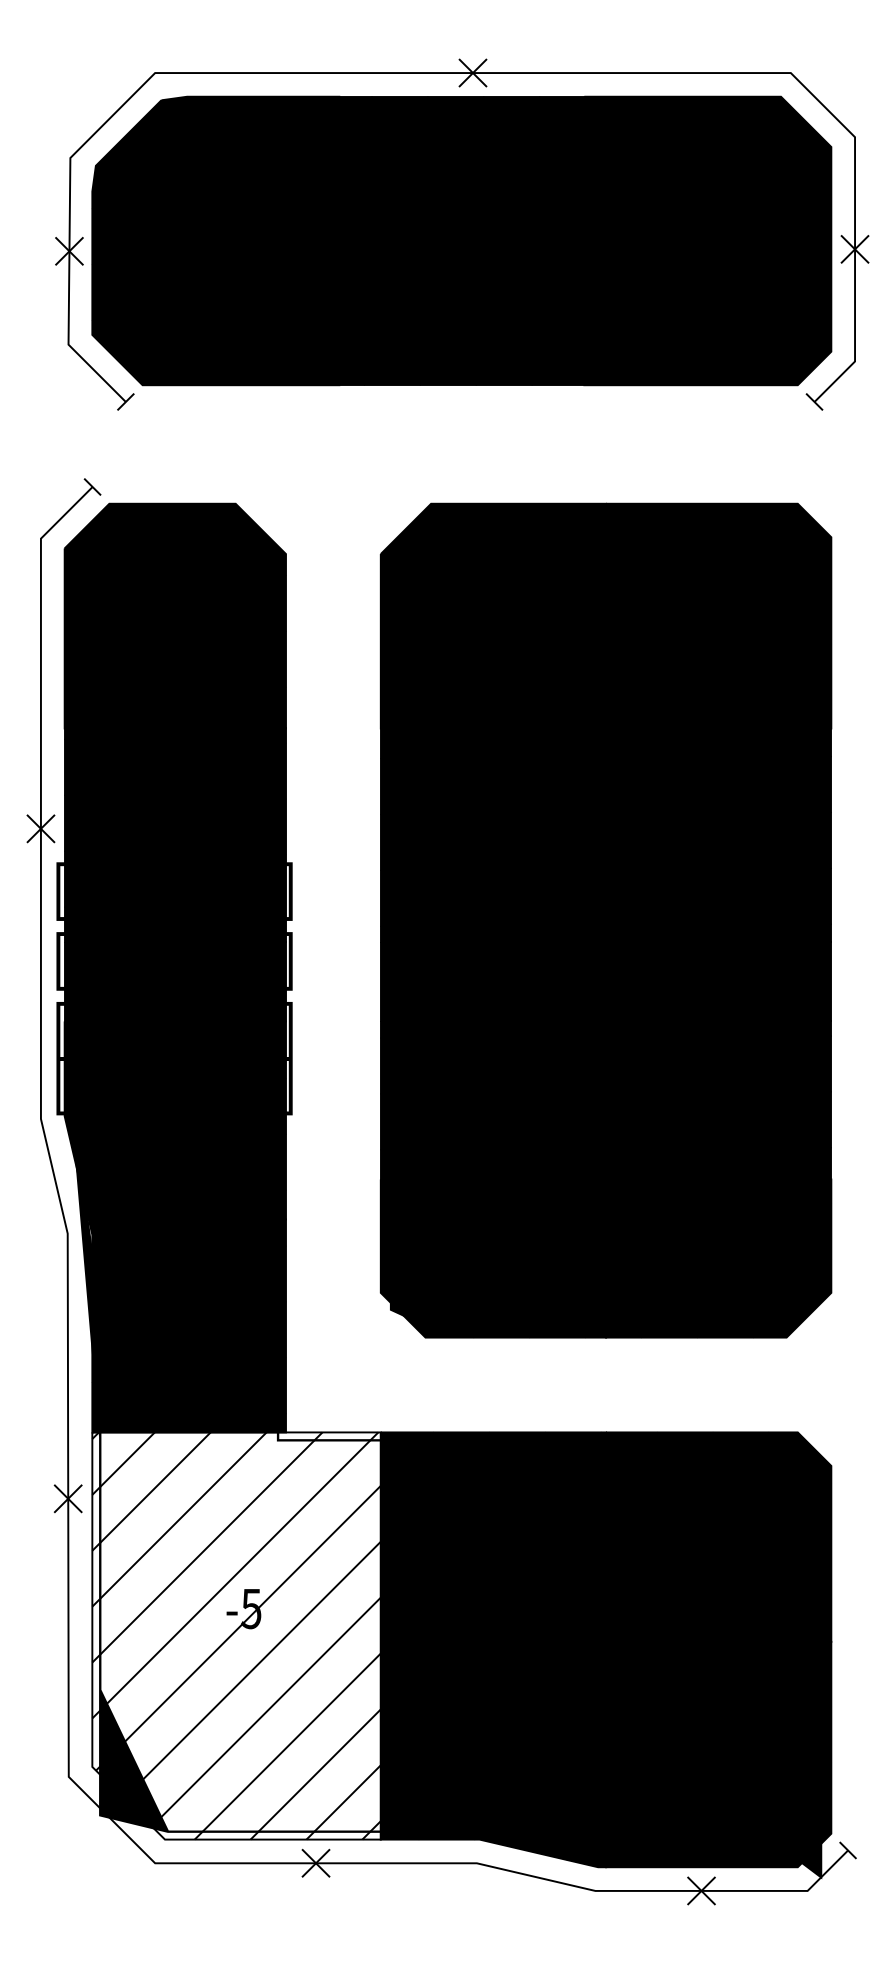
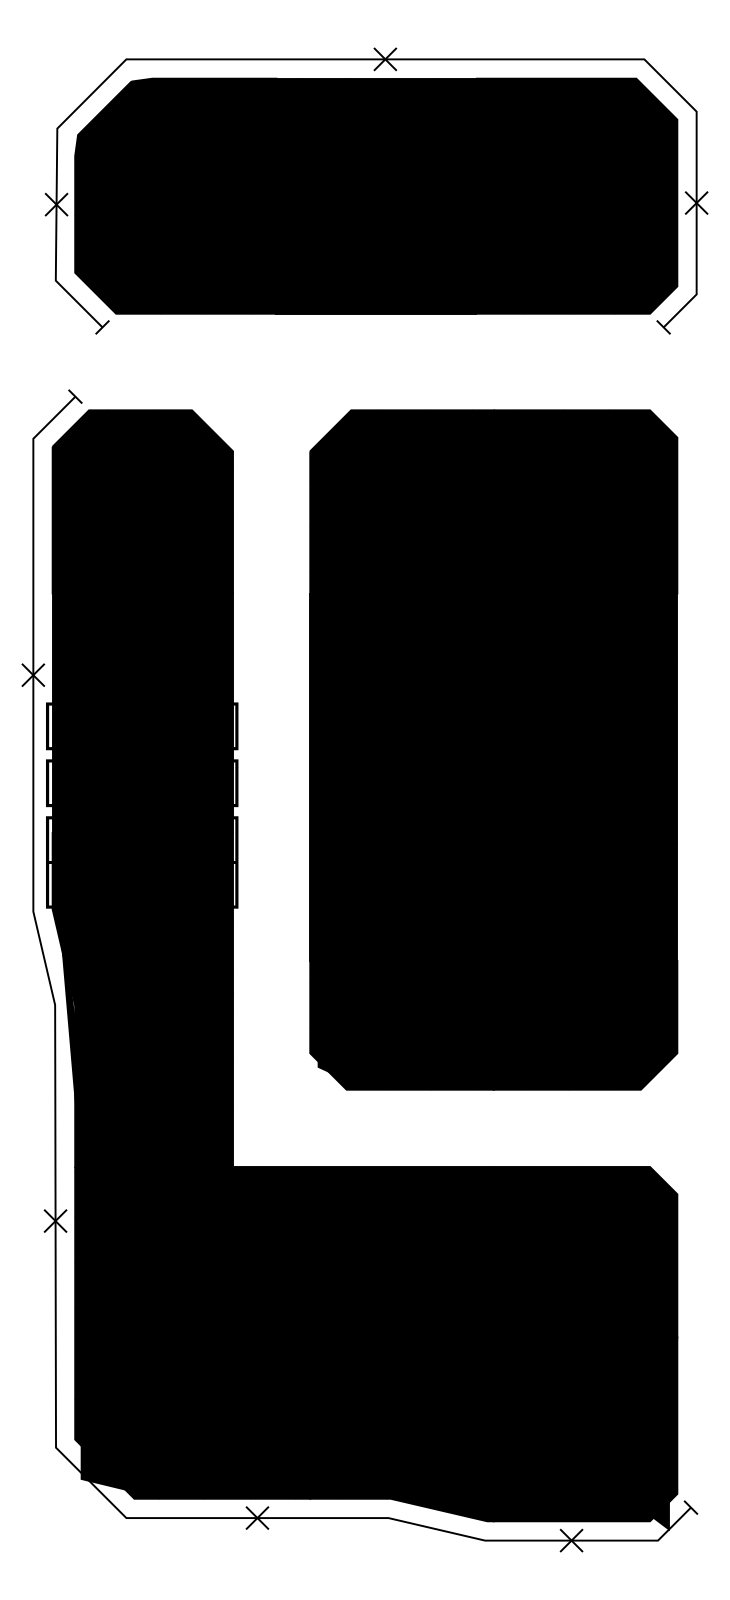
fill: (236, 1635) -> (192, 1332), added

